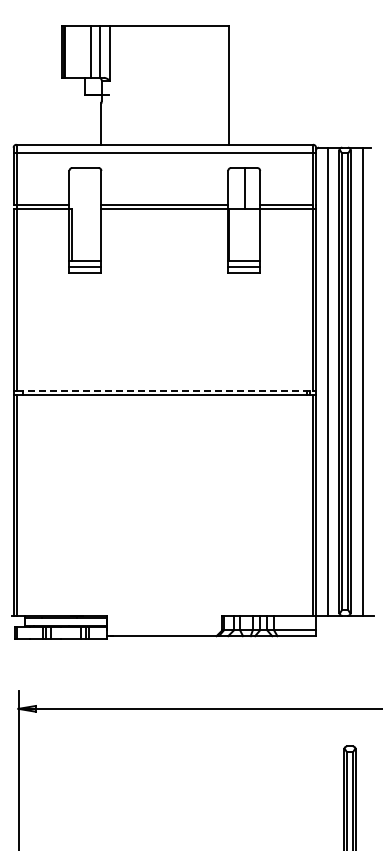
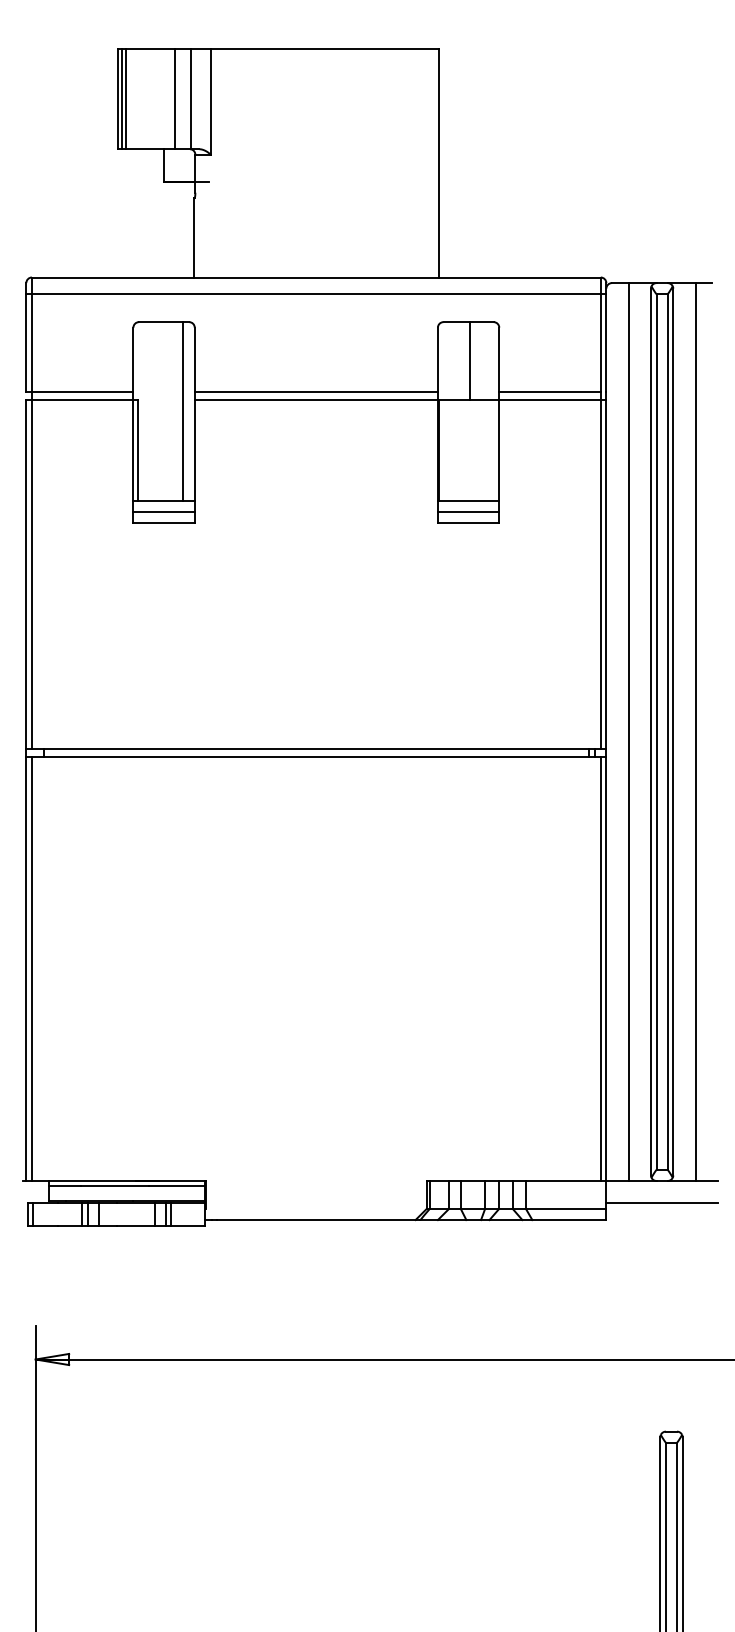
line: (95, 214) -> (183, 411), added
line: (165, 390) -> (317, 748), dashed -> solid
line: (345, 627) -> (662, 1203), added

